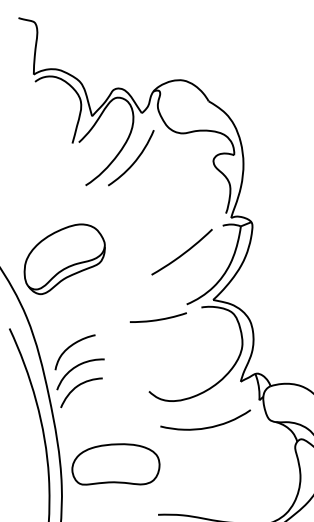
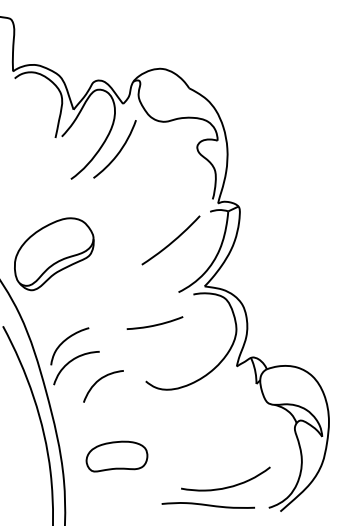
curve: (157, 319) -> (154, 324), moved
curve: (78, 386) -> (100, 380), moved
curve: (205, 426) -> (226, 486), moved
part: (115, 464) -> (116, 456), size x0.7

